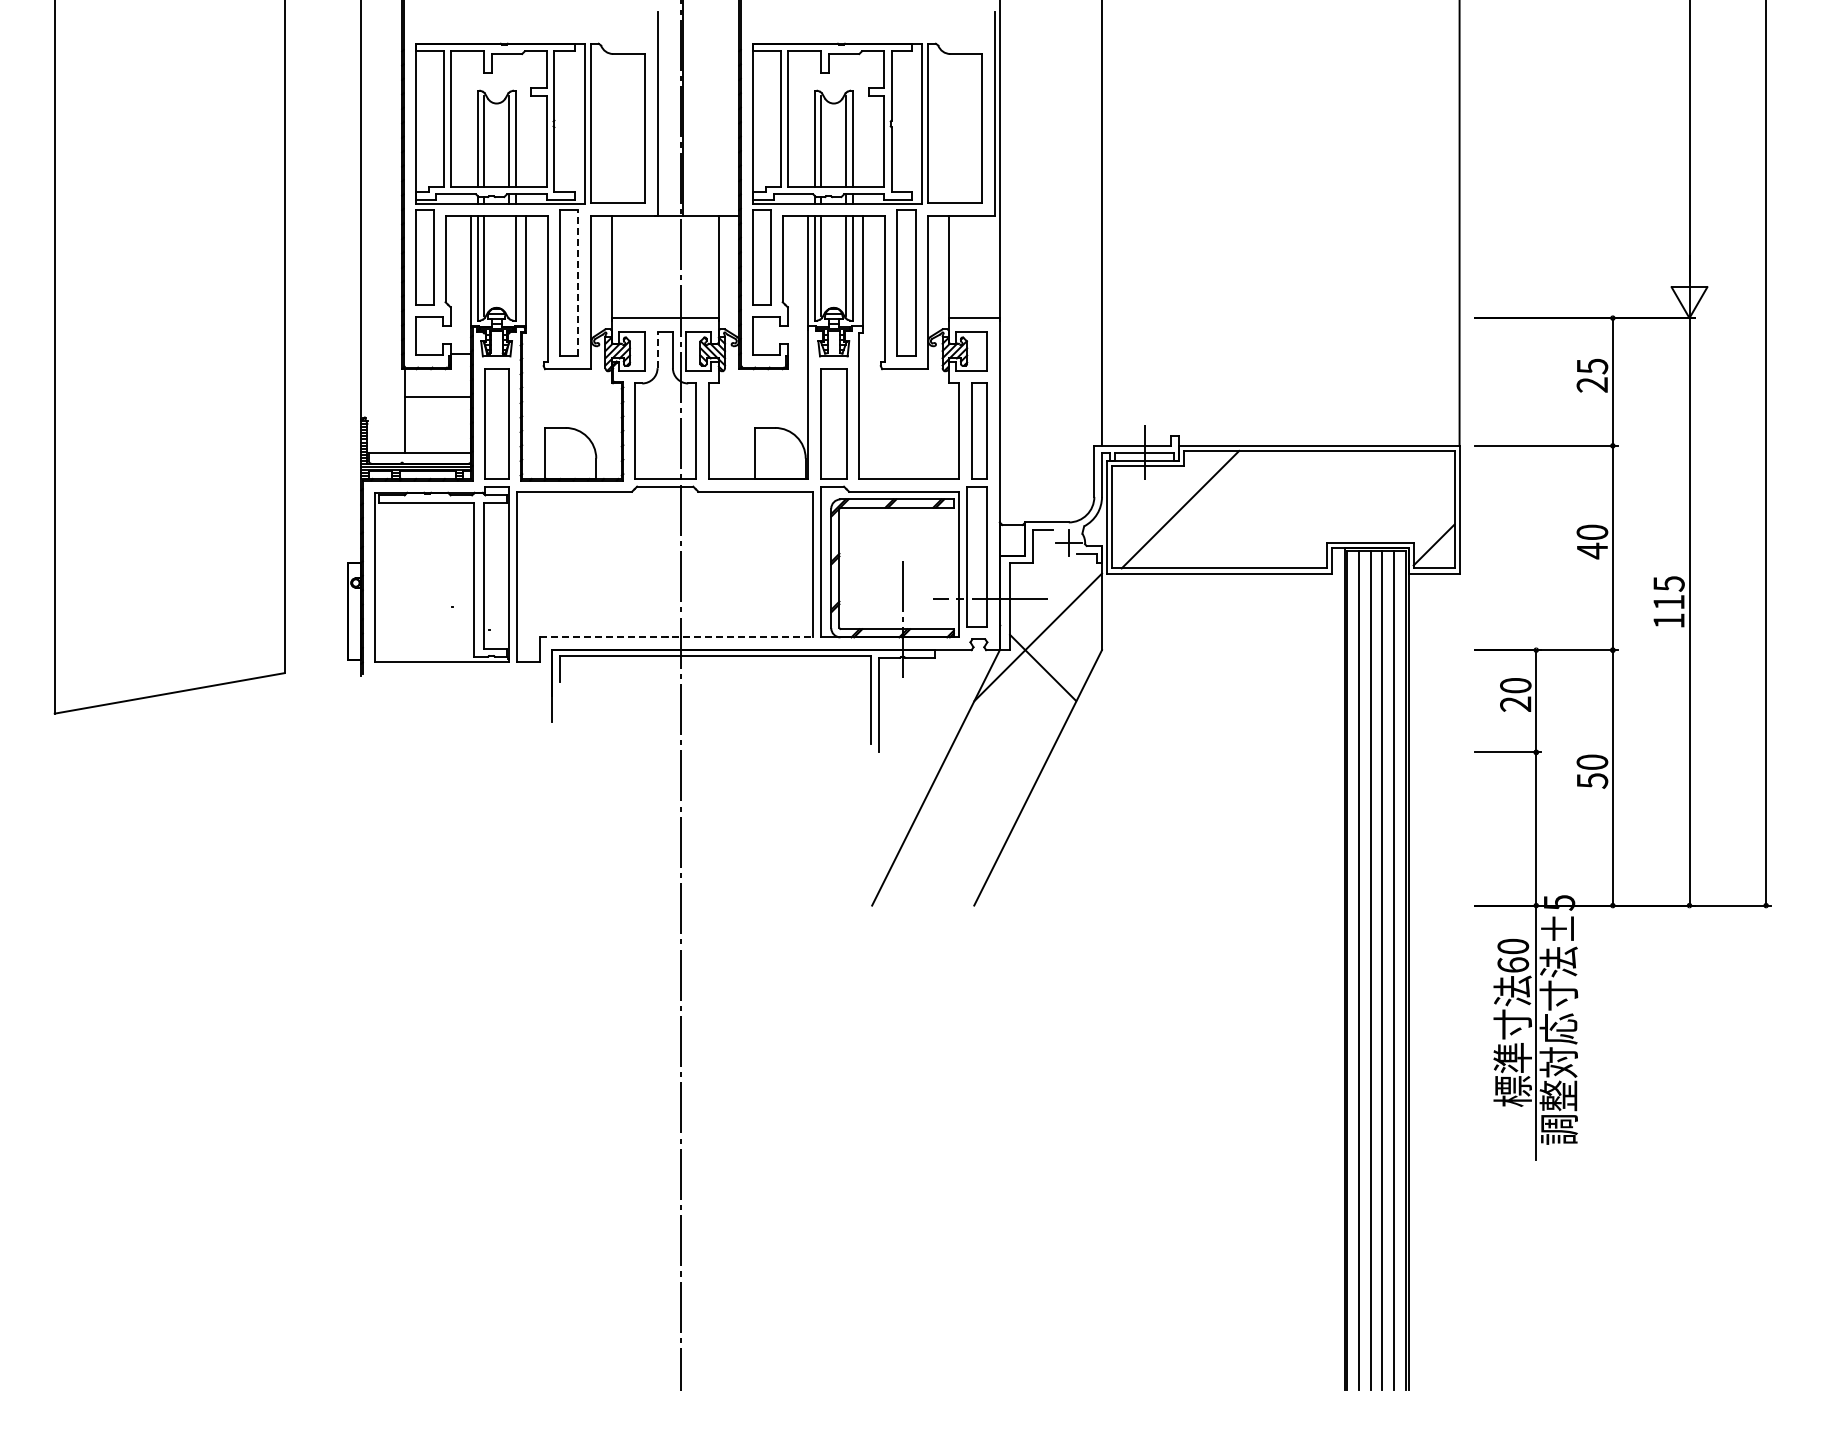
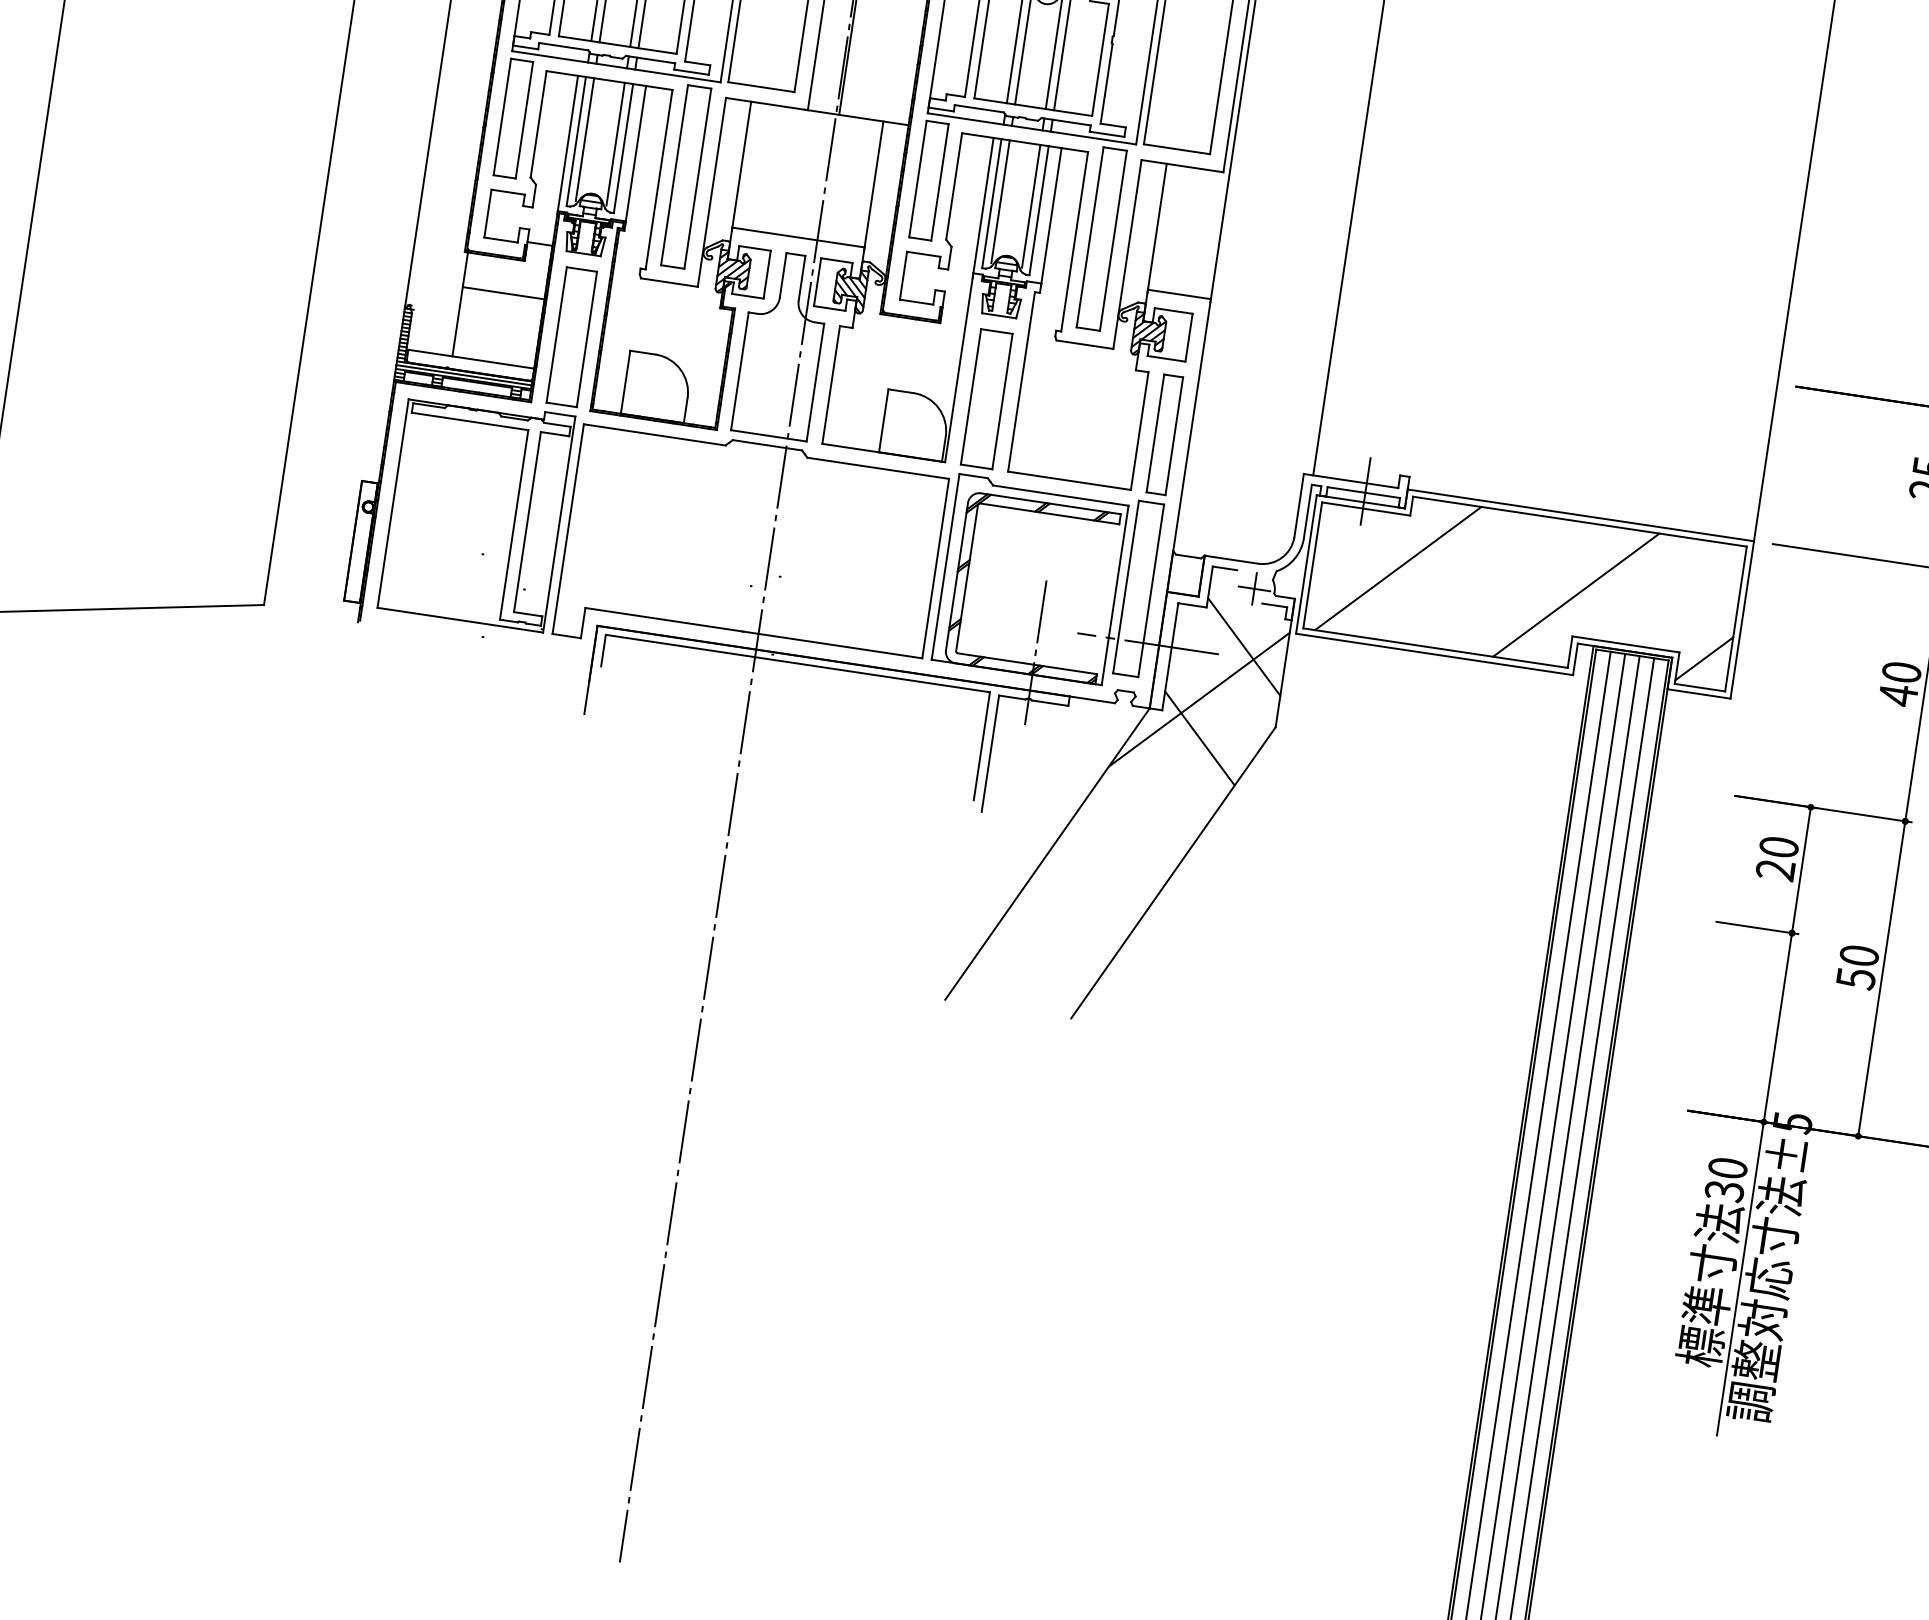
line: (509, 265) -> (616, 144), added
line: (578, 282) -> (698, 177), dashed -> solid
line: (657, 349) -> (783, 274), dashed -> solid
line: (1324, 509) -> (1575, 594), added
line: (1067, 589) -> (1244, 646), added
line: (676, 637) -> (753, 633), dashed -> solid
text: (1513, 965) -> (1724, 1191), 60 -> 30

